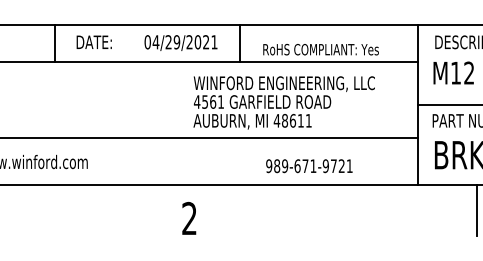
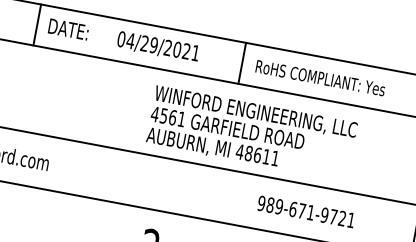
text: (93, 41) -> (67, 28), moved
text: (180, 42) -> (157, 46), moved
text: (320, 49) -> (320, 77), moved
text: (283, 102) -> (251, 132), moved
text: (309, 166) -> (306, 212), moved

